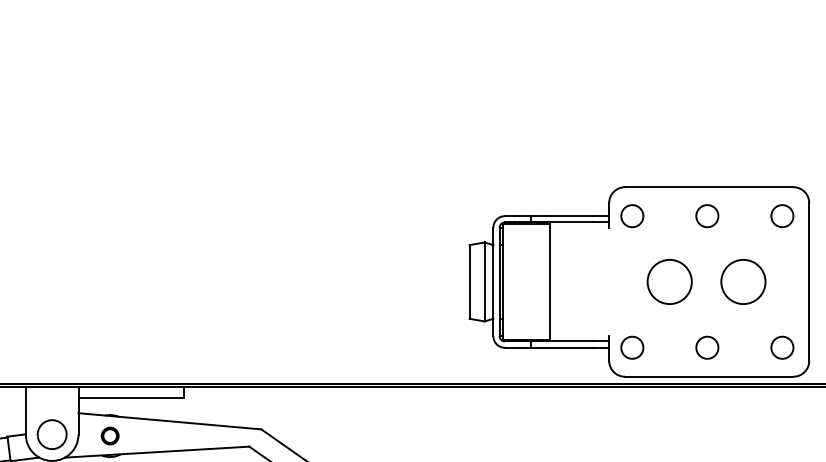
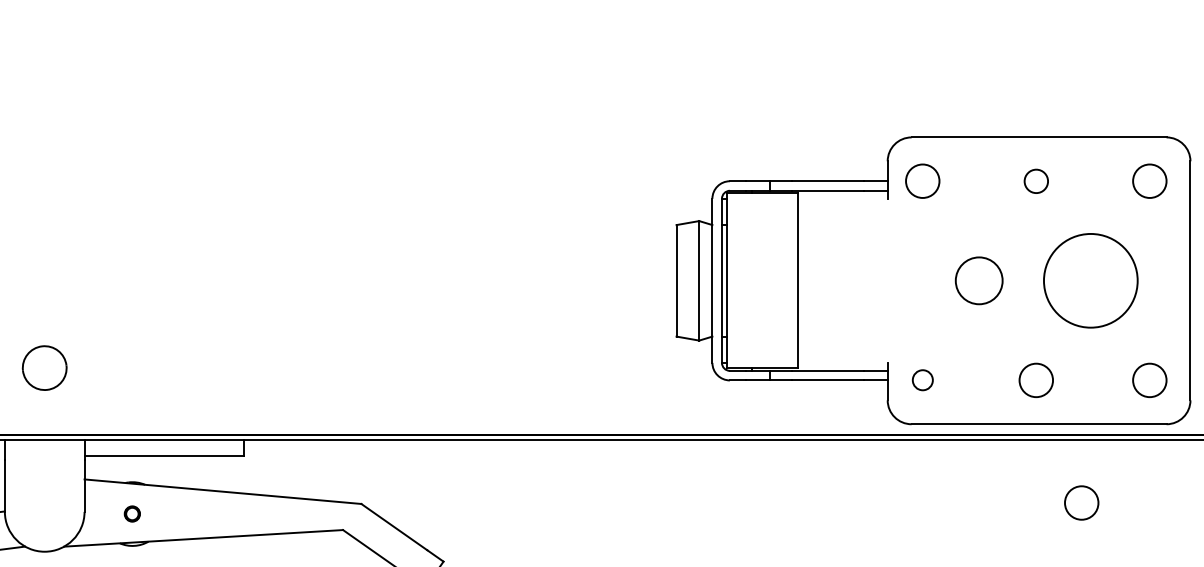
circle: (707, 216) -> (1036, 181), size x0.7
circle: (669, 281) -> (978, 280), size x0.7
circle: (743, 281) -> (1090, 280), size x1.4
circle: (632, 347) -> (922, 380), size x0.6
circle: (737, 428) -> (1081, 502), added
part: (51, 434) -> (43, 367), moved
part: (109, 435) -> (131, 513), size x0.6

